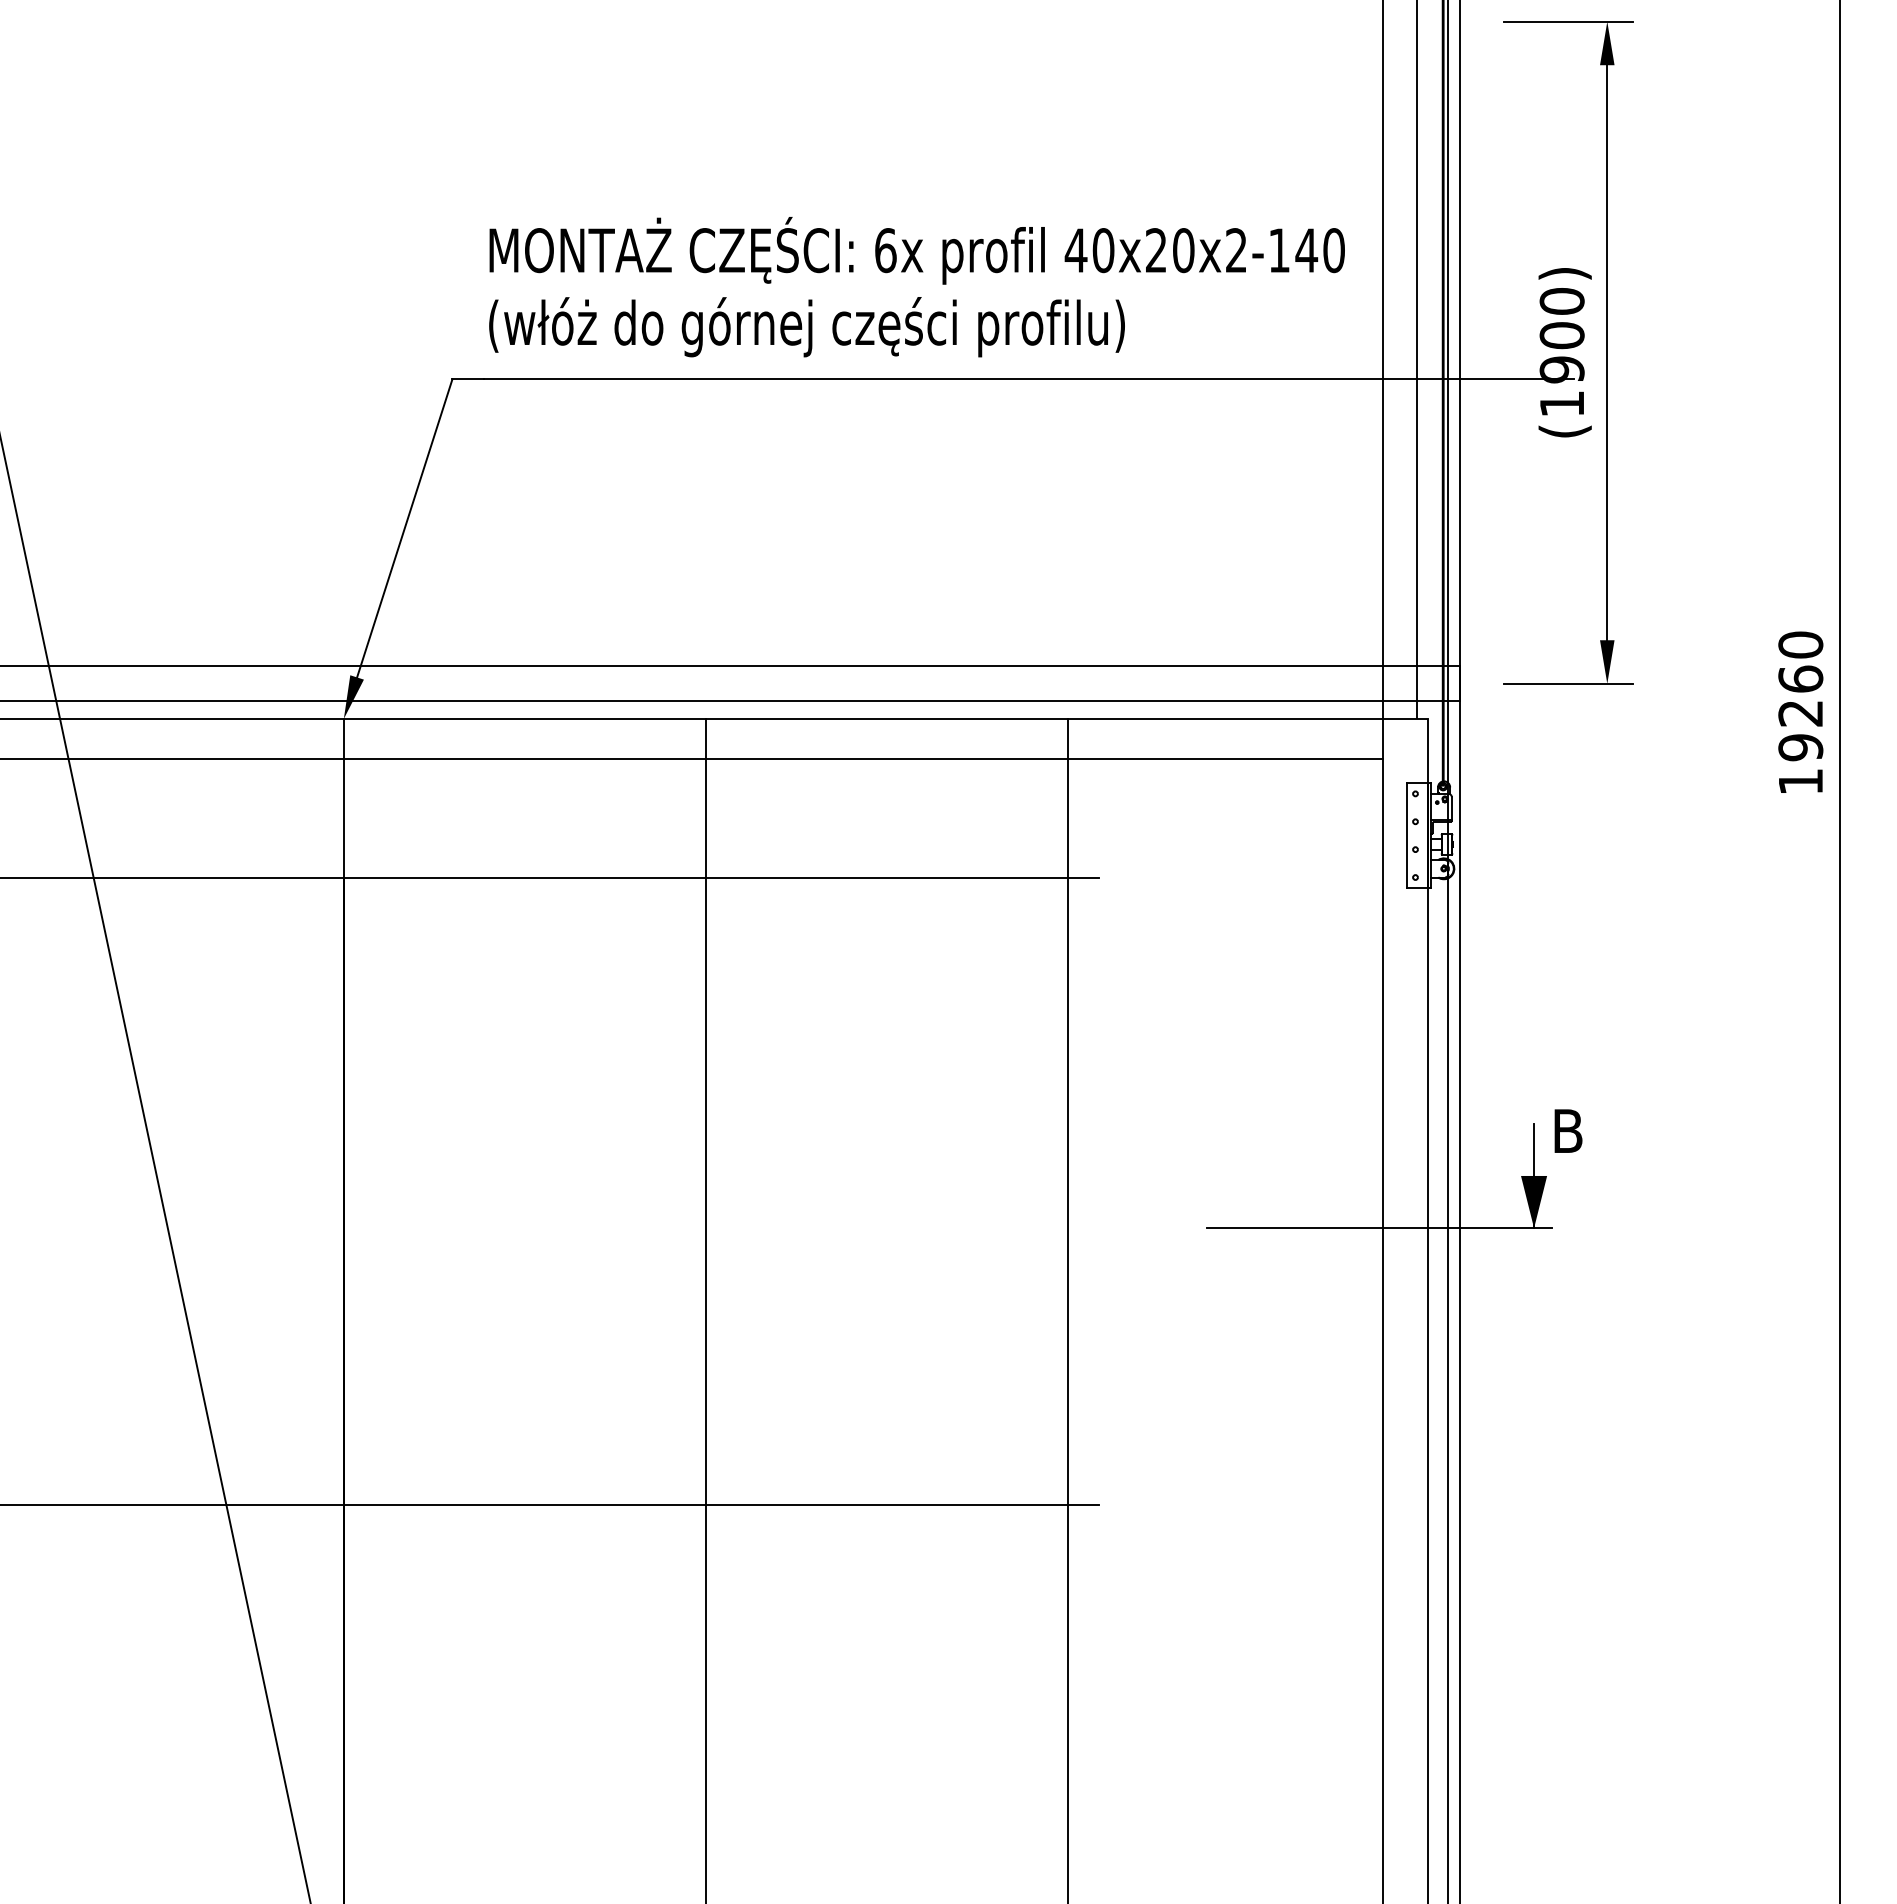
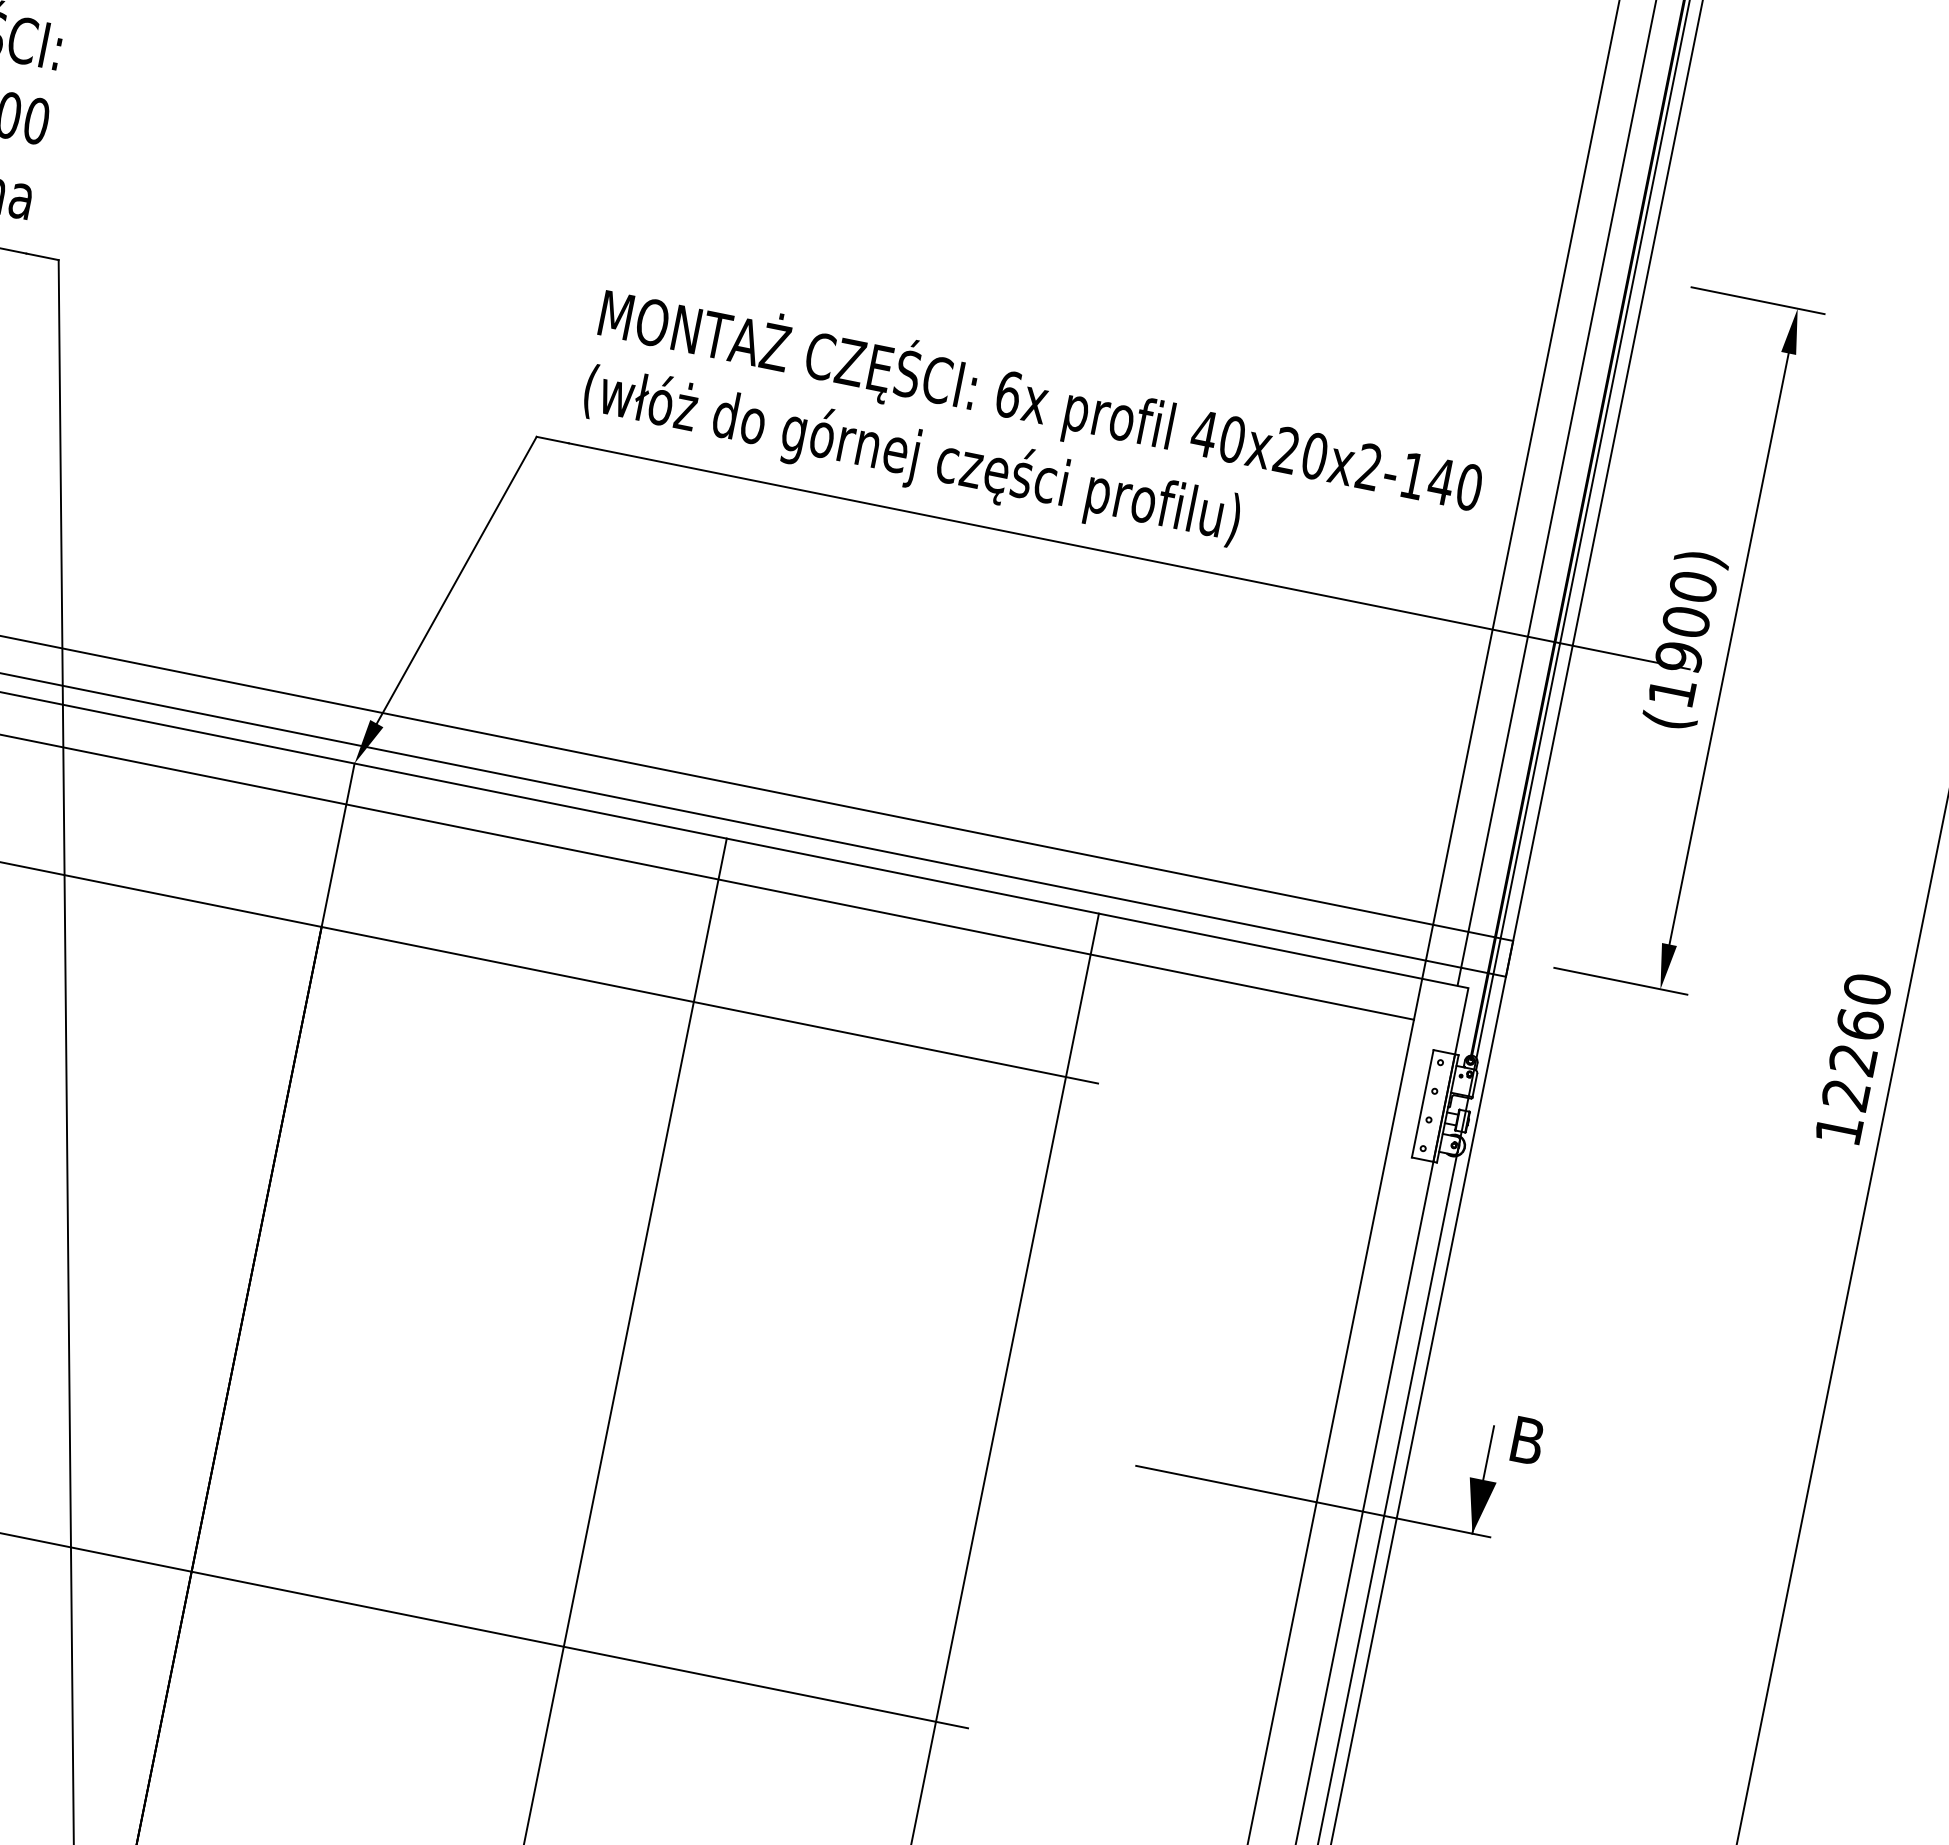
text: (1800, 747) -> (1845, 1094), 19260 -> 12260

